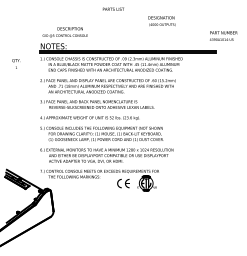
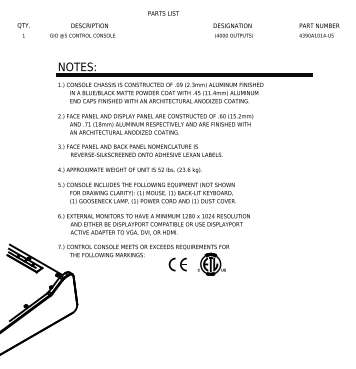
text: (64, 32) -> (81, 31), moved
text: (223, 35) -> (319, 29), moved
text: (16, 63) -> (23, 29), moved

